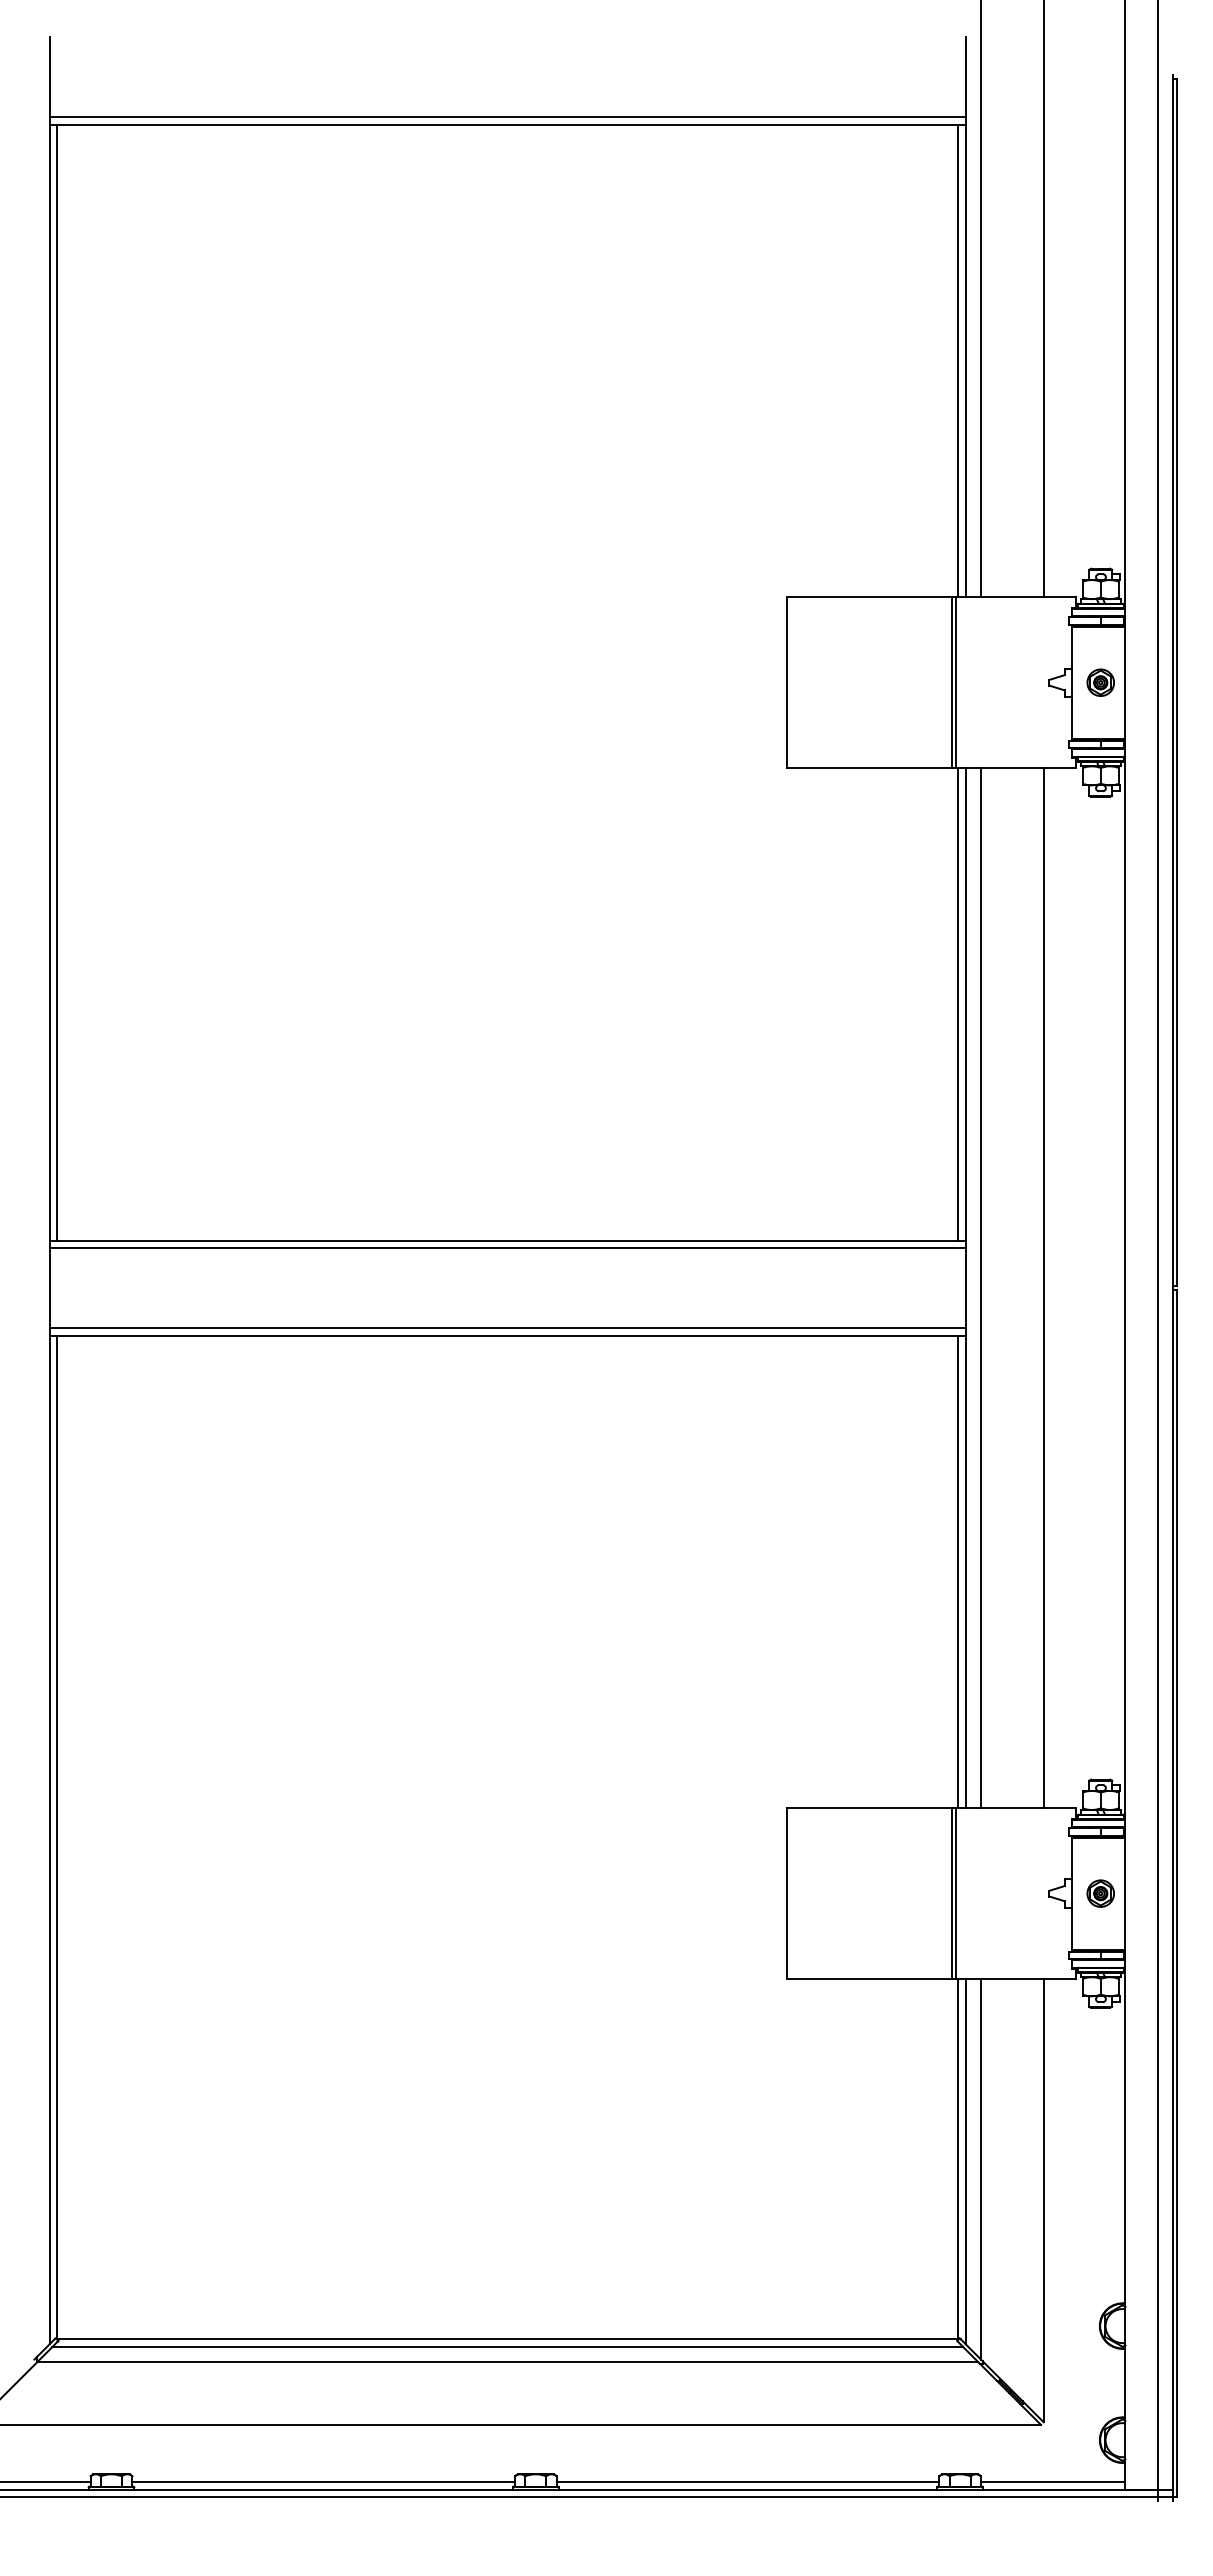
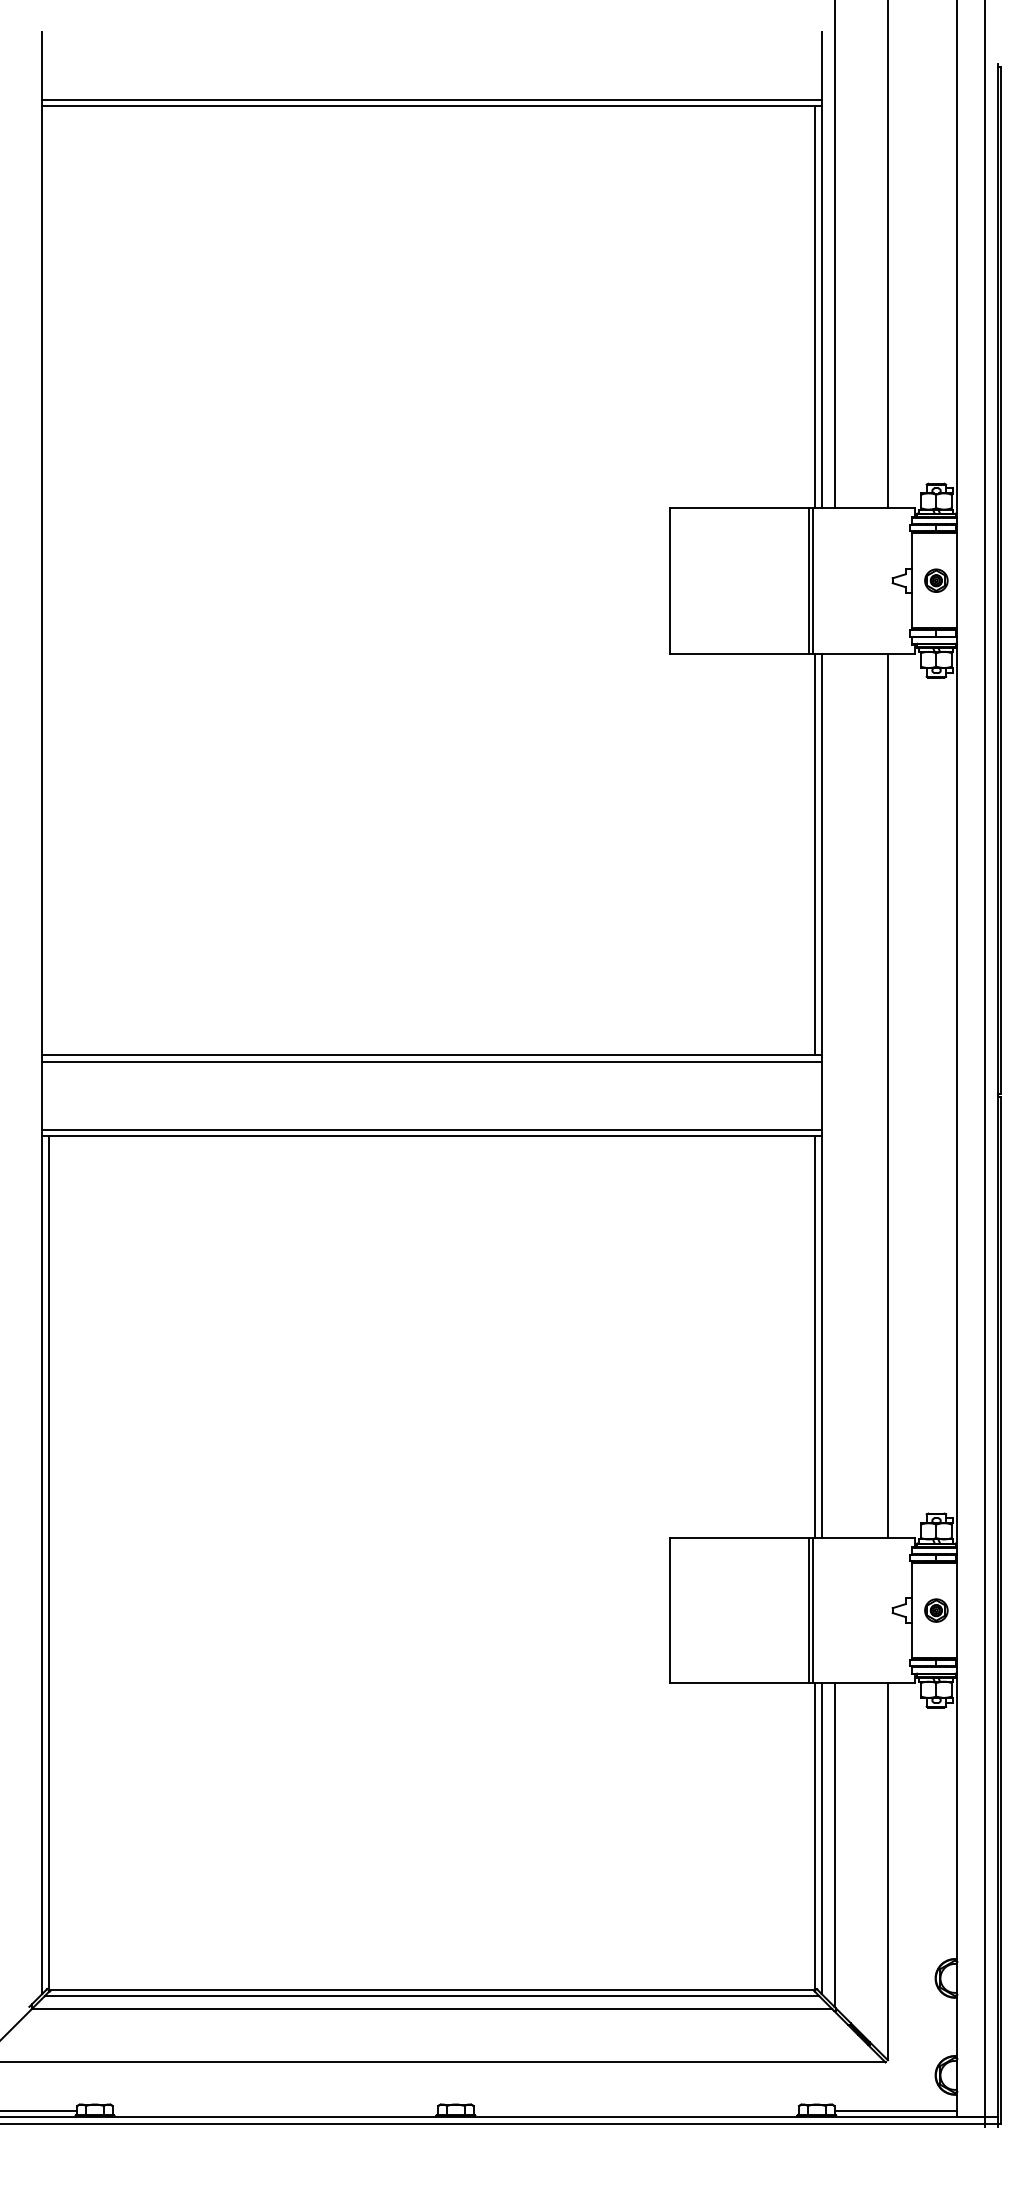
line: (57, 682) -> (49, 580), removed
line: (981, 1288) -> (834, 1095), removed
line: (323, 2481) -> (275, 2110), removed
line: (747, 2481) -> (635, 2110), removed

